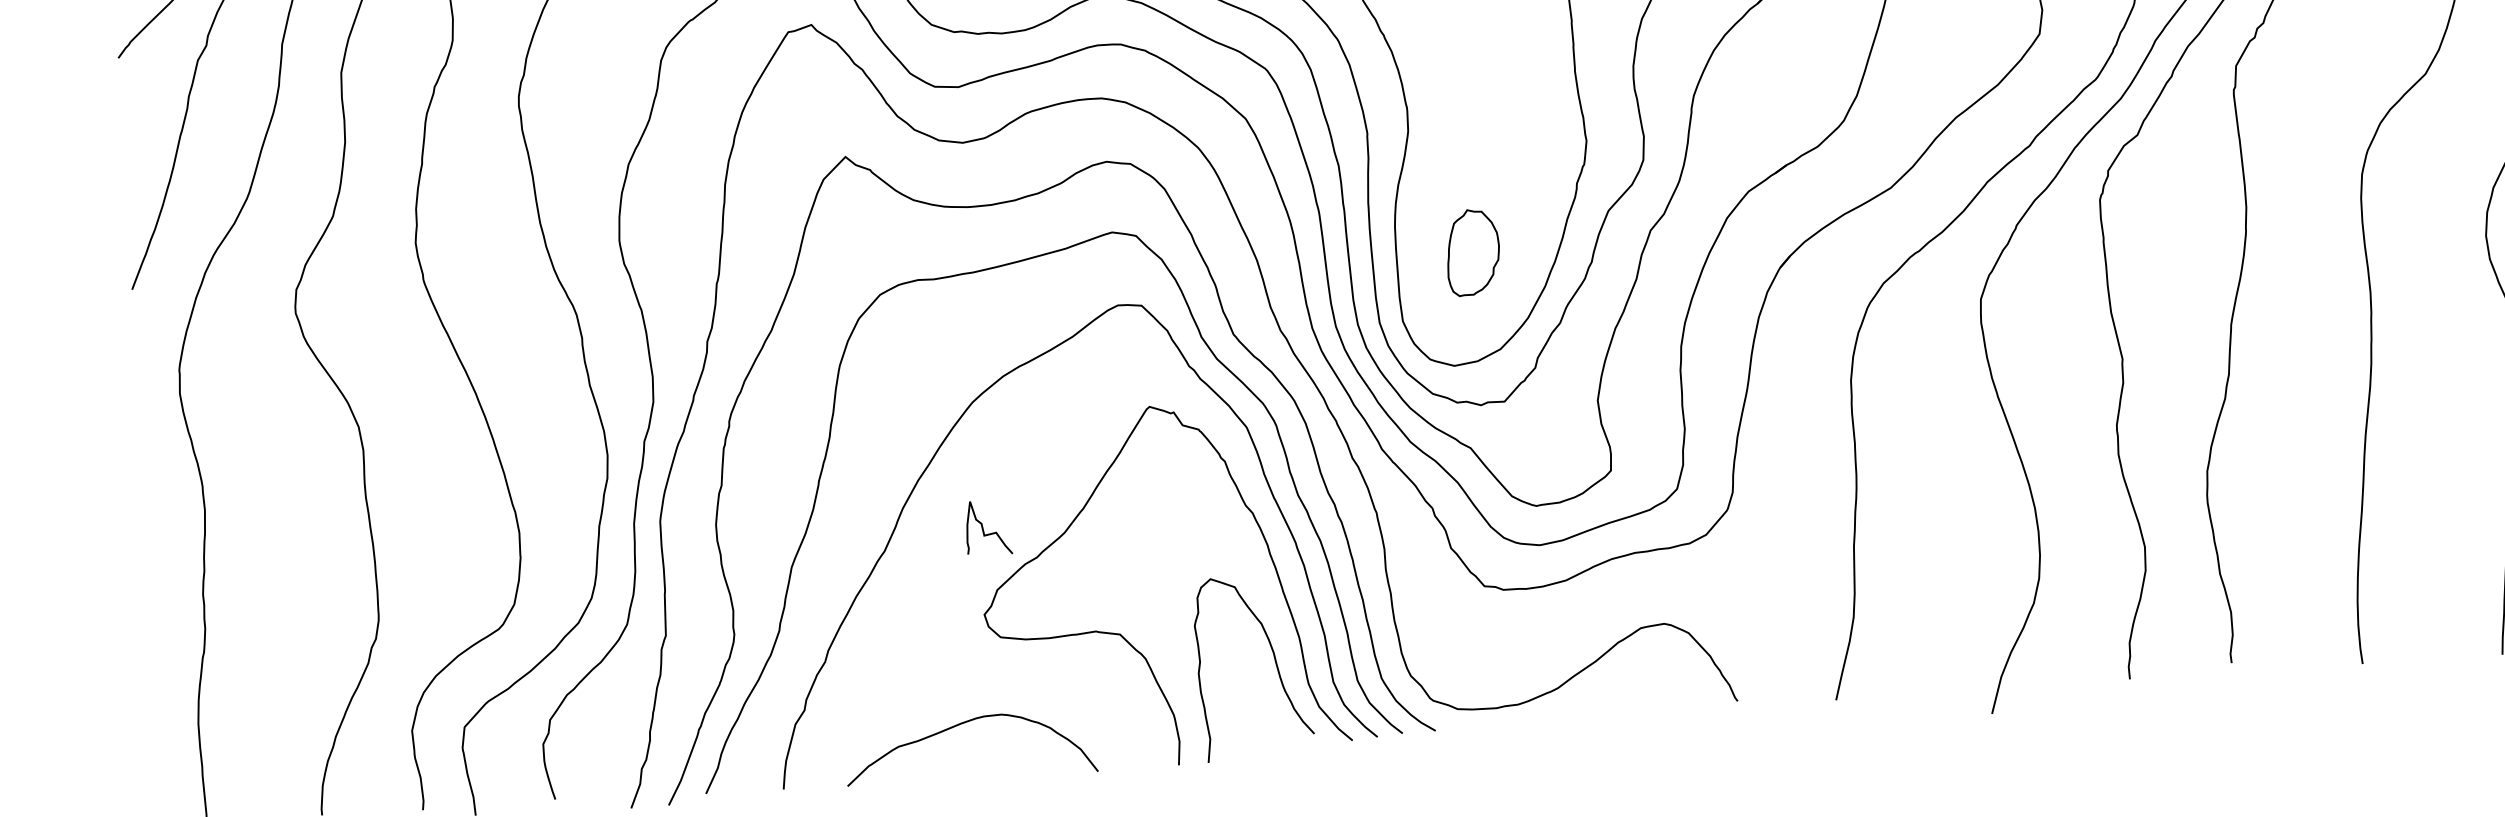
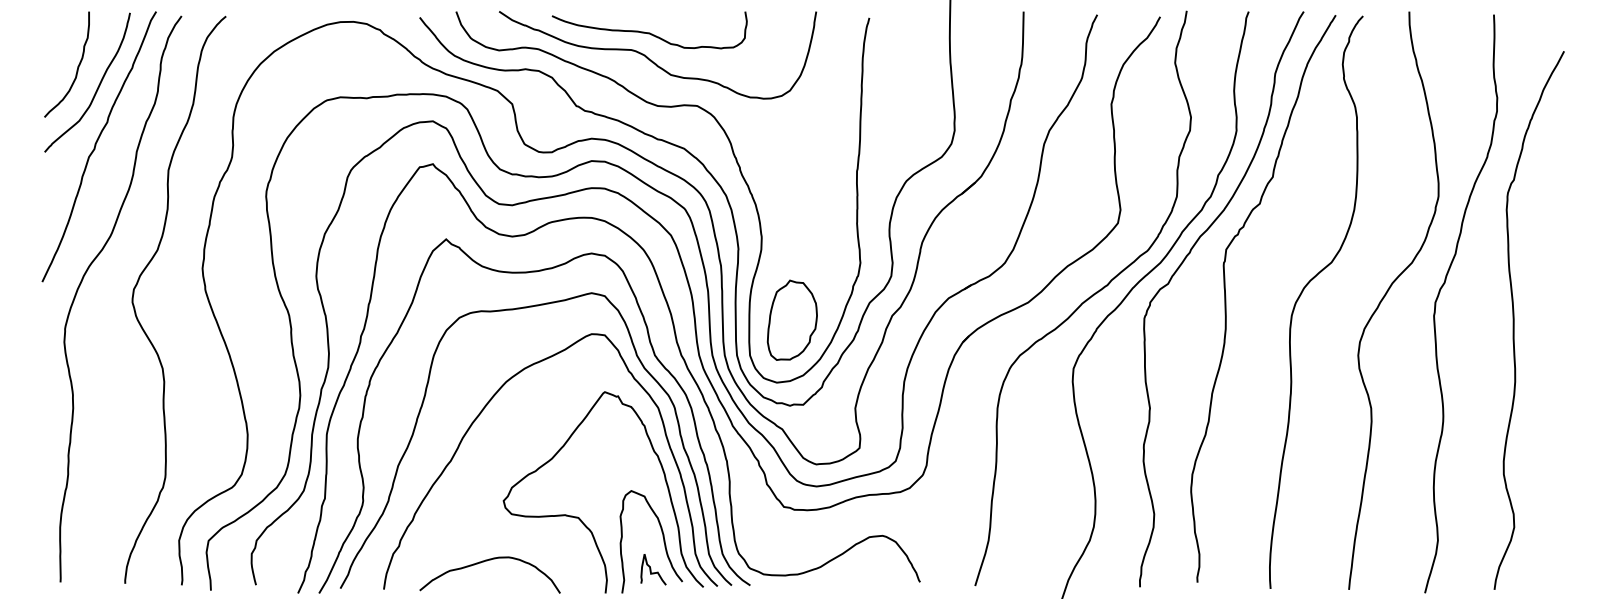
part: (1471, 251) -> (791, 319), size x1.67
curve: (984, 528) -> (651, 569), moved

